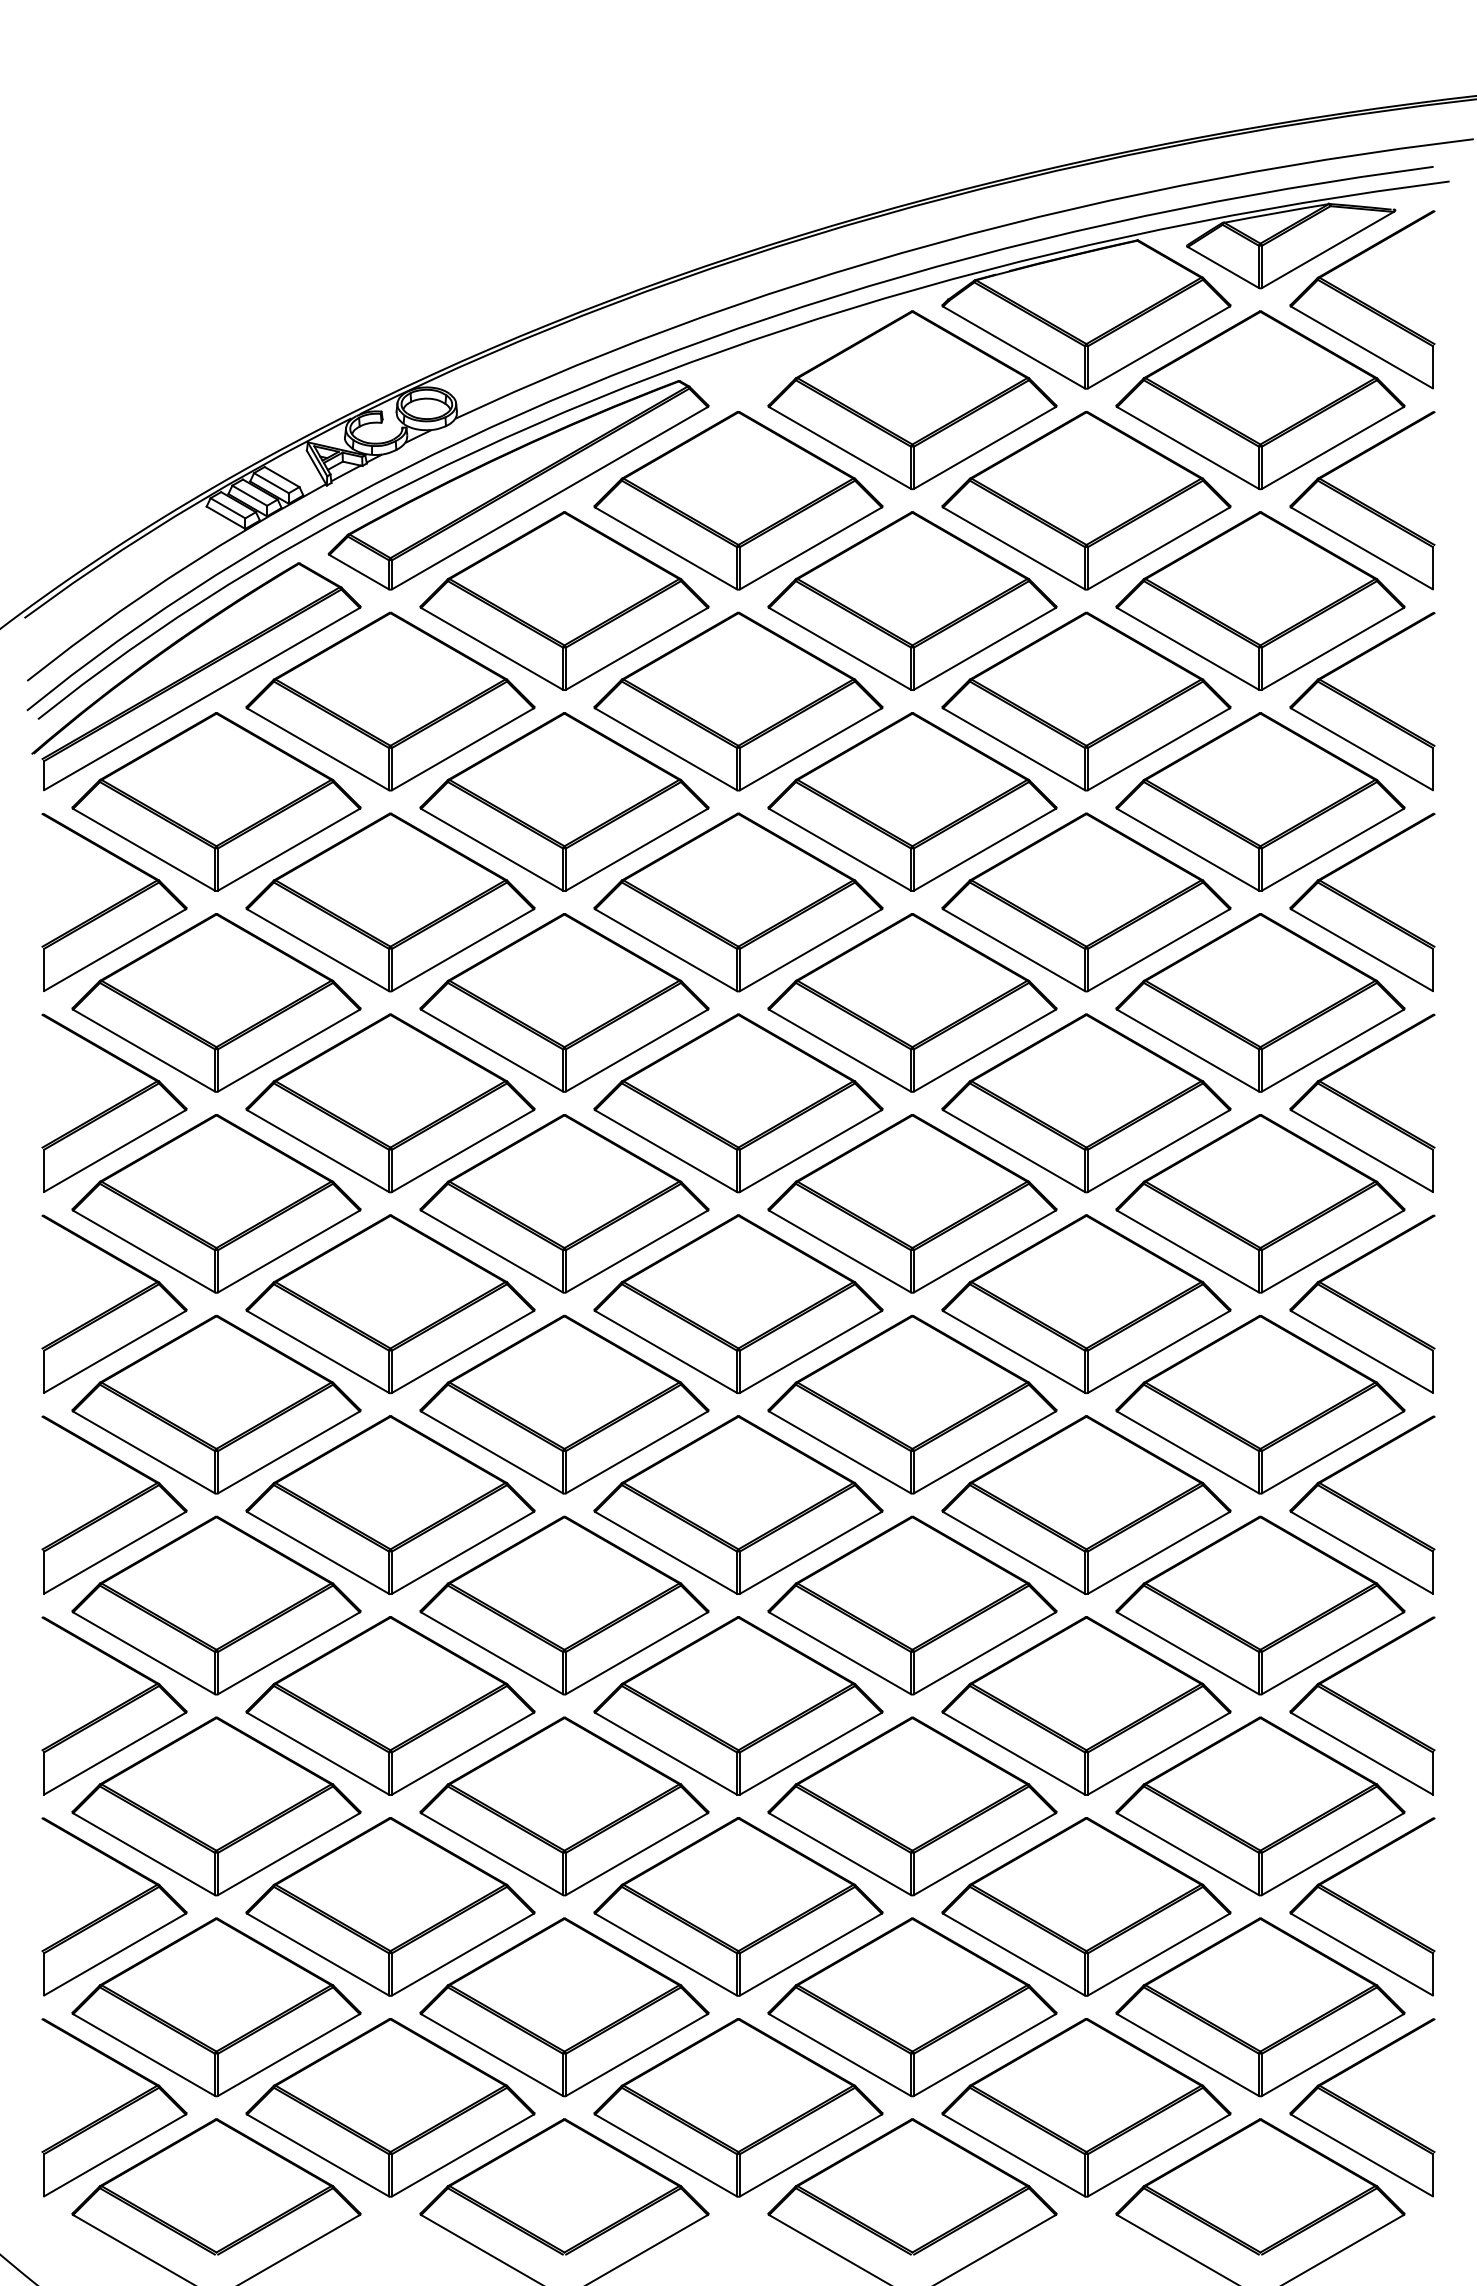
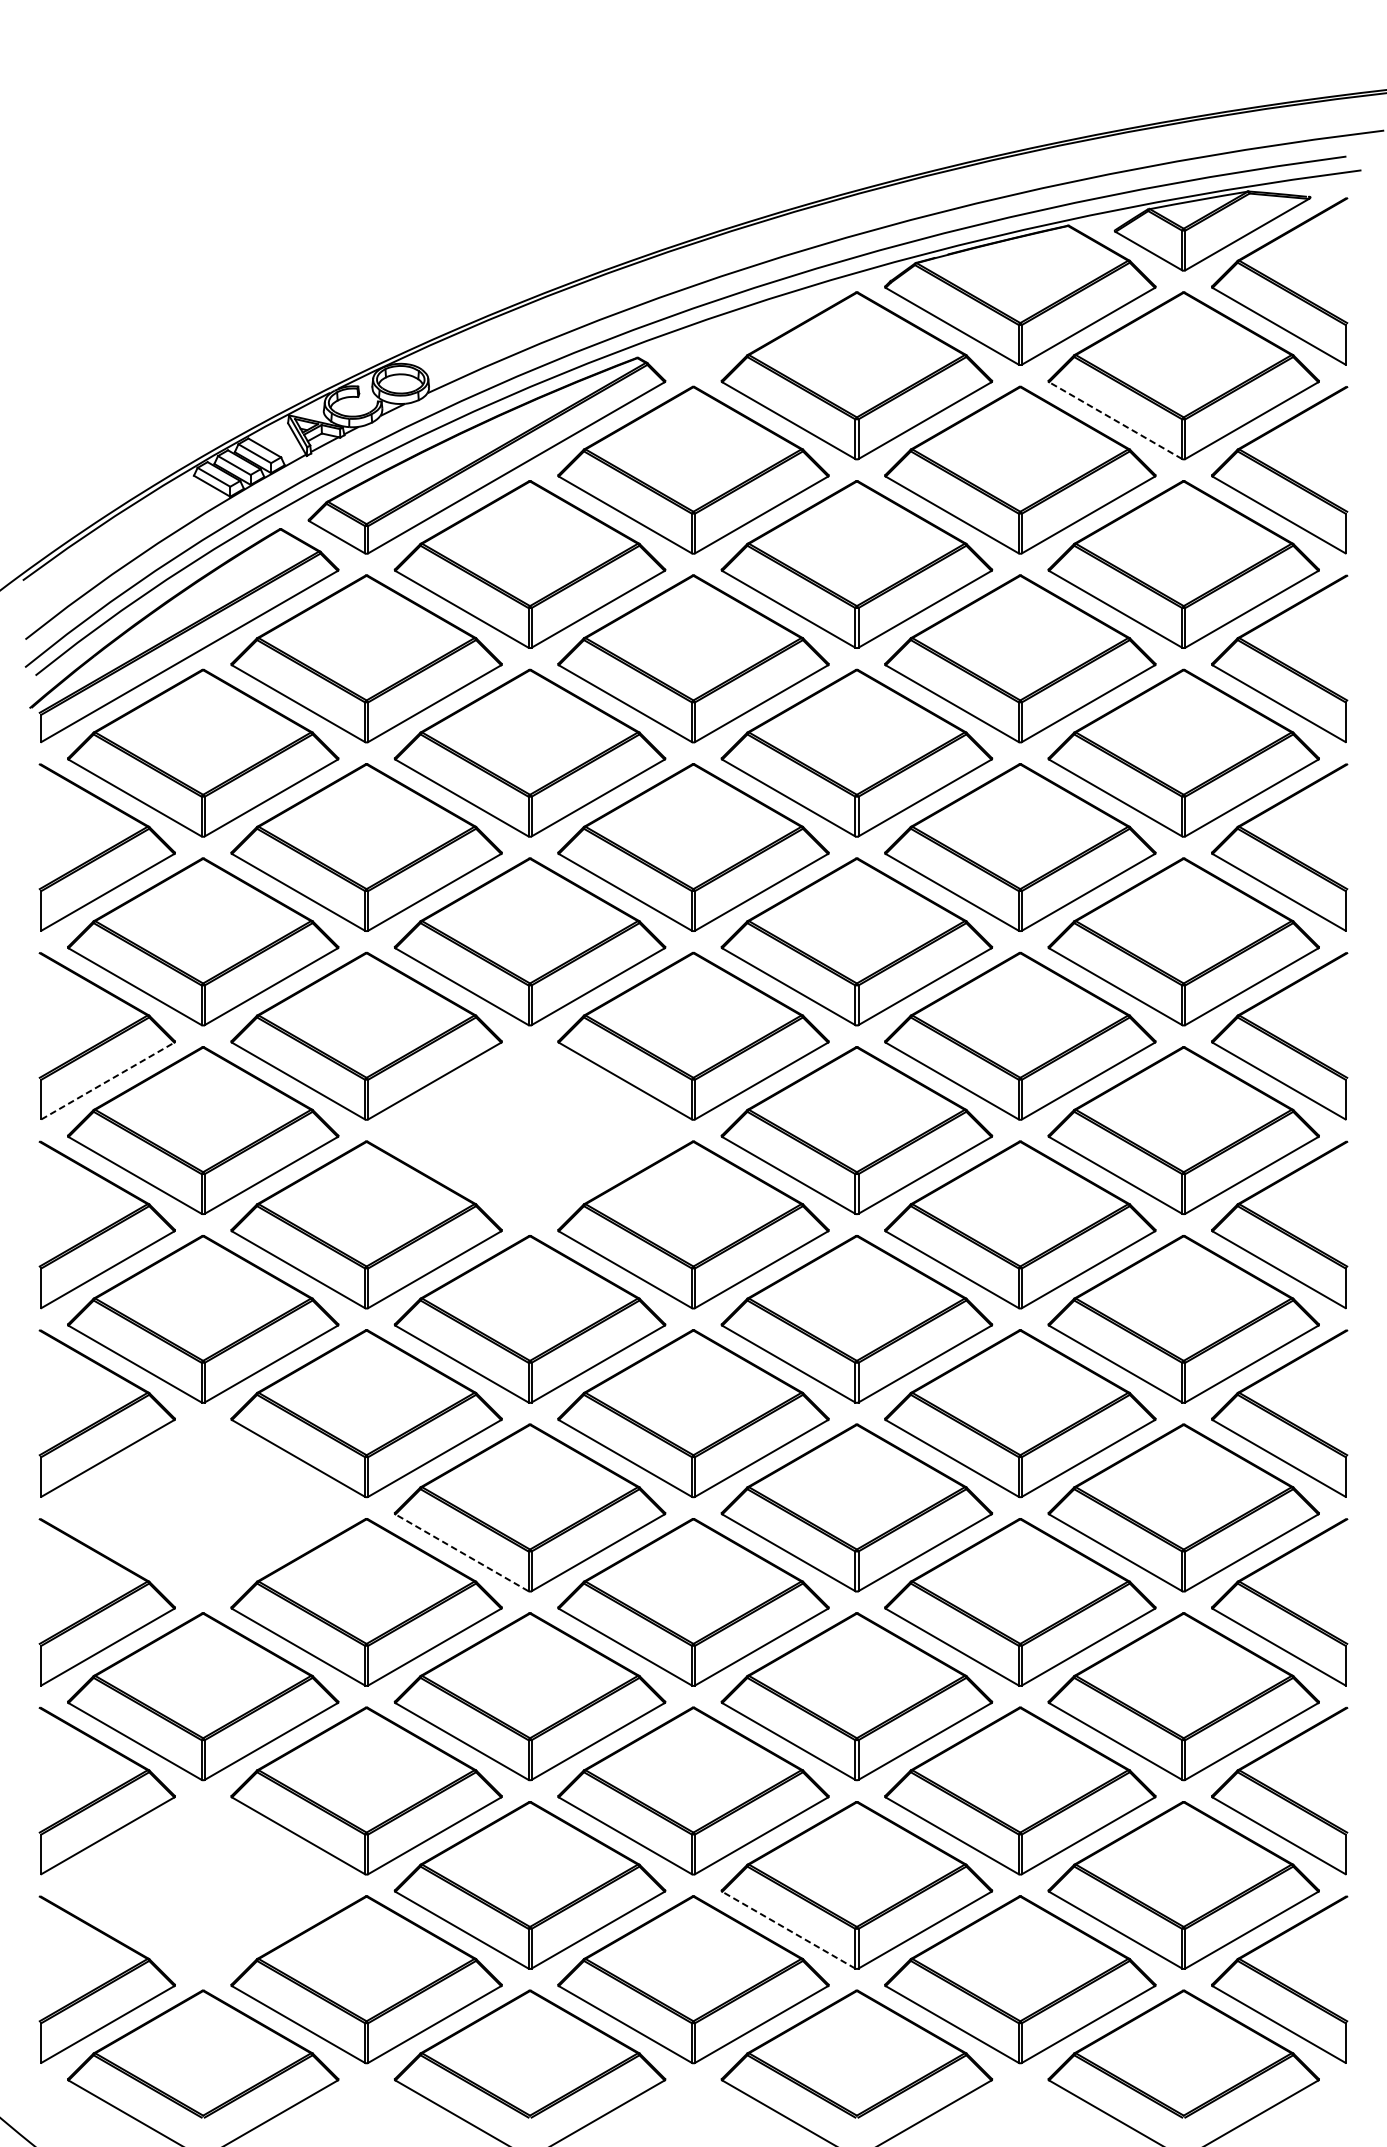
line: (1187, 447) -> (1115, 420), solid -> dashed
line: (115, 1151) -> (108, 1081), solid -> dashed
part: (564, 1203) -> (530, 1130), removed
part: (216, 1605) -> (203, 1507), removed
line: (492, 1653) -> (462, 1553), solid -> dashed
part: (216, 2007) -> (203, 1885), removed
line: (839, 2055) -> (788, 1930), solid -> dashed

